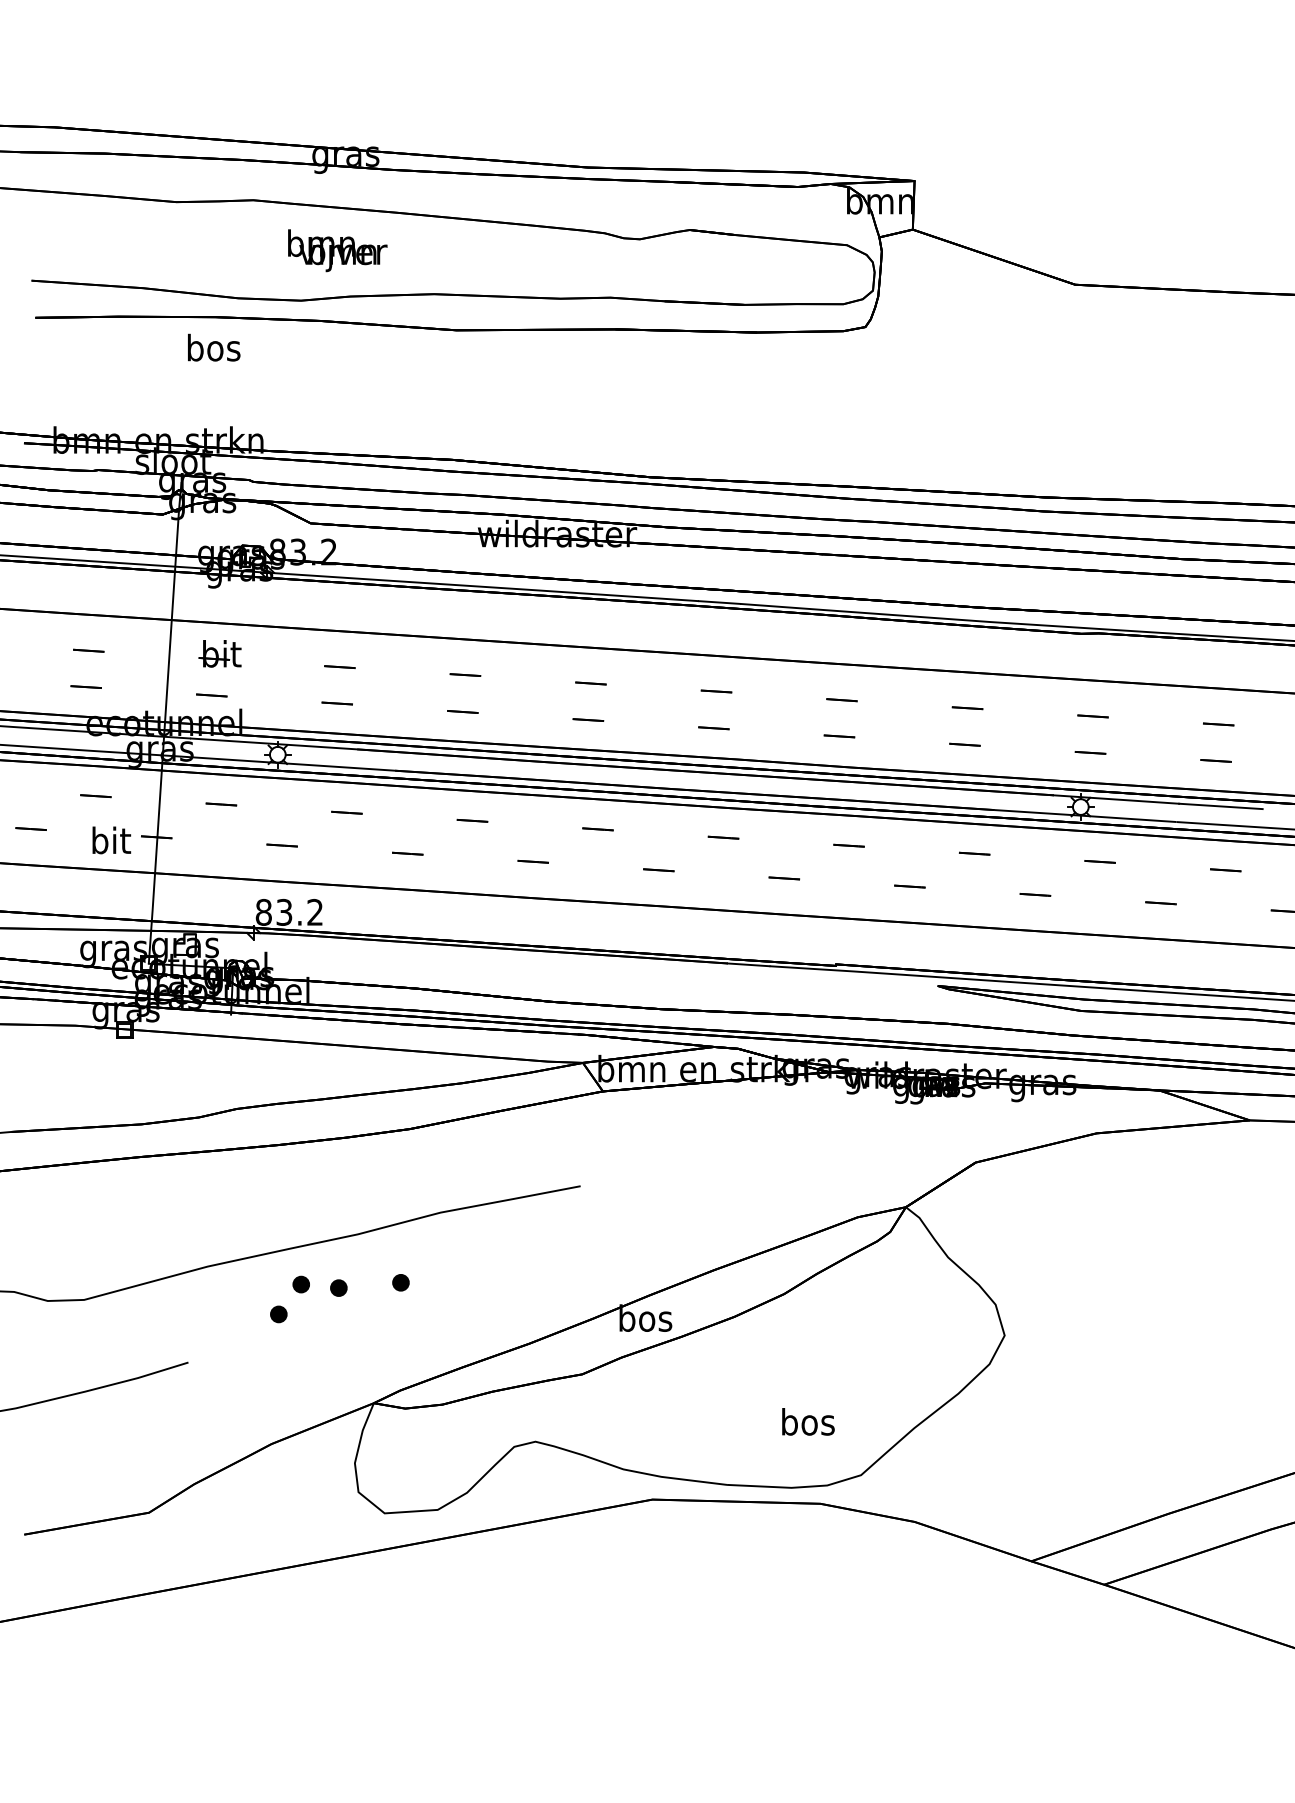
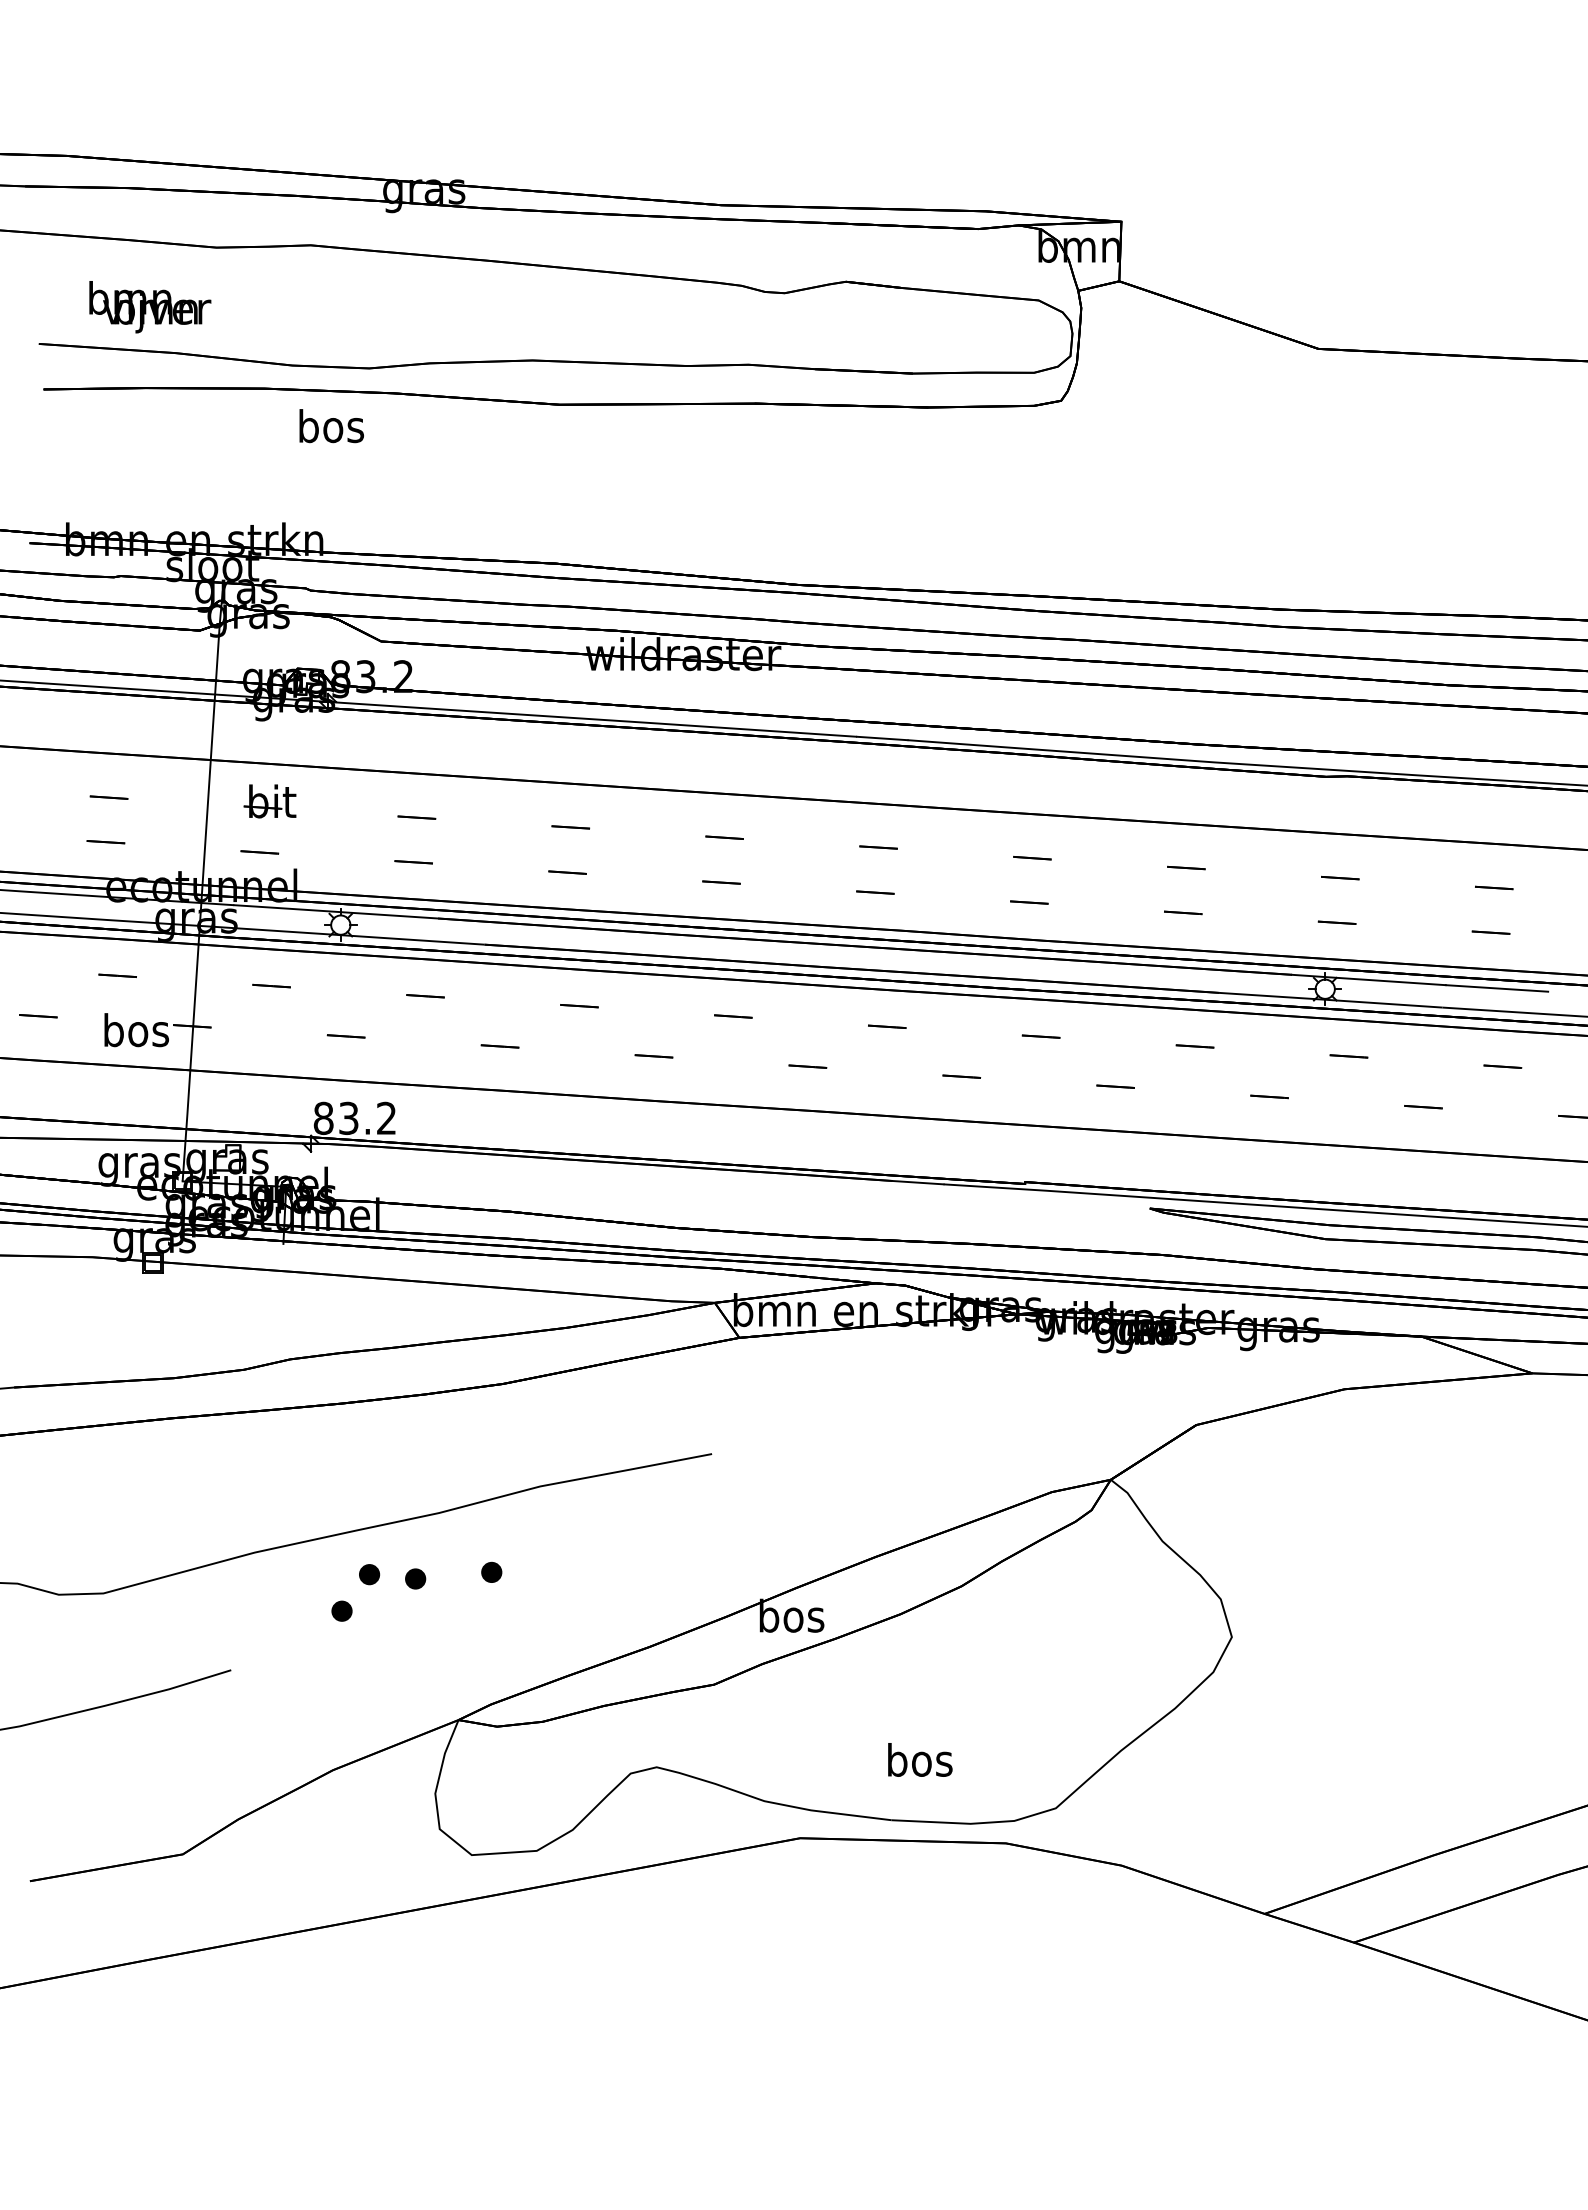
text: (337, 250) -> (150, 307), moved
text: (213, 348) -> (331, 426), moved
text: (111, 840) -> (136, 1030), bit -> bos
text: (808, 1421) -> (920, 1759), moved

